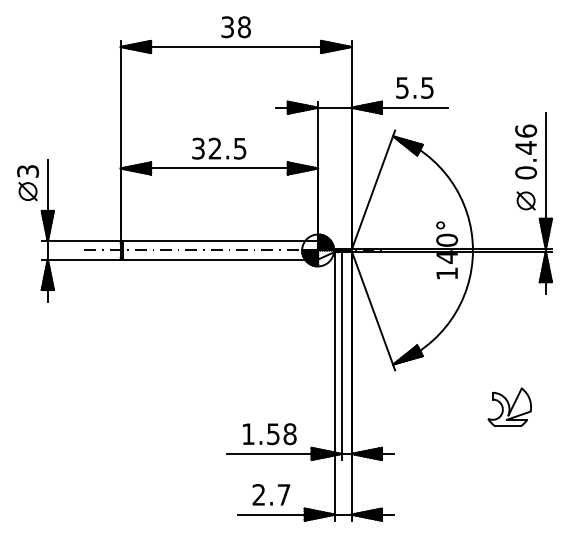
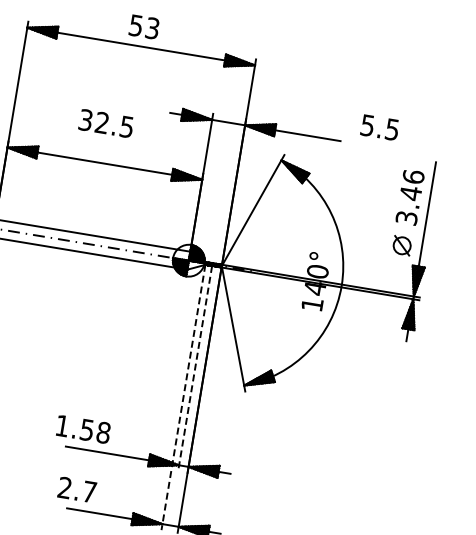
text: (236, 27) -> (144, 27), 38 -> 53
text: (414, 87) -> (379, 127), moved
text: (219, 148) -> (106, 123), moved
text: (526, 172) -> (407, 217), 0.46 -> 3.46
line: (341, 356) -> (194, 369), solid -> dashed
line: (335, 386) -> (183, 397), solid -> dashed
part: (509, 406) -> (352, 445), removed
text: (269, 434) -> (83, 429), moved
text: (271, 494) -> (77, 489), moved

